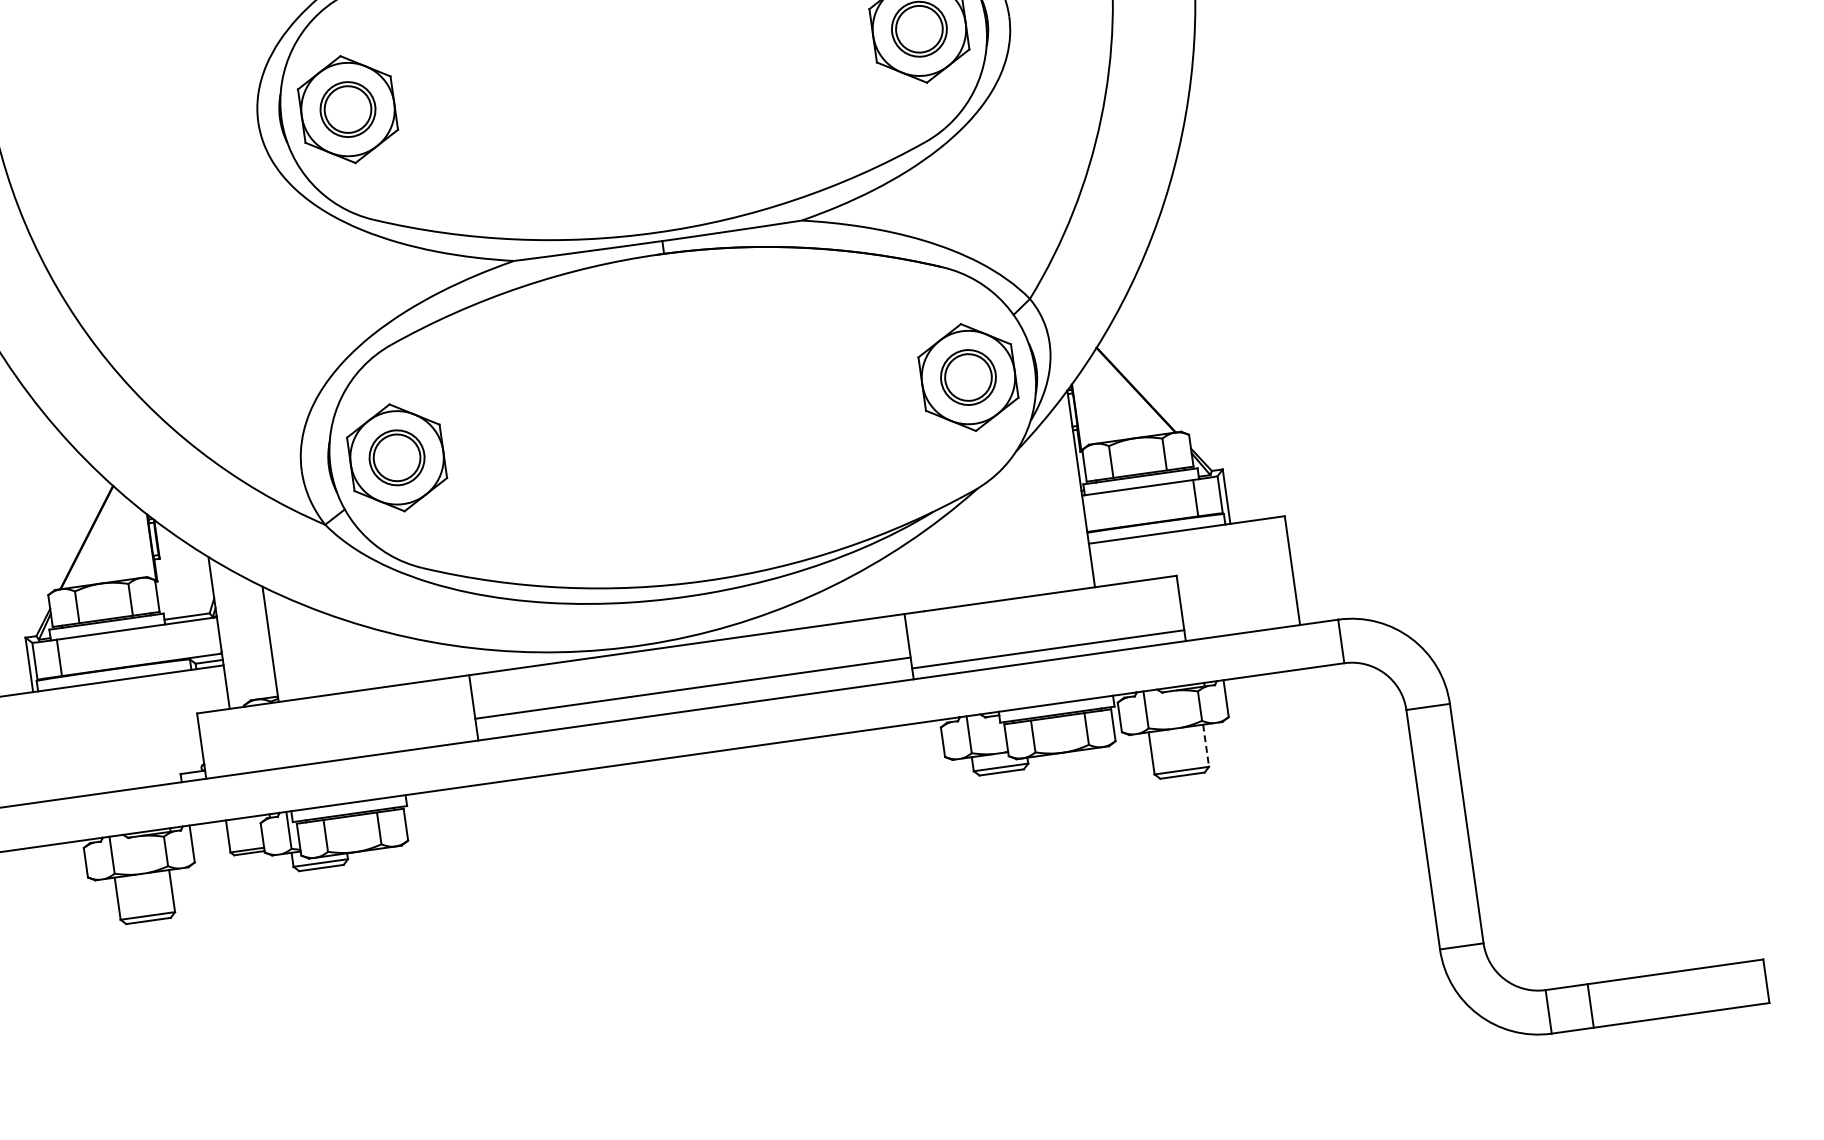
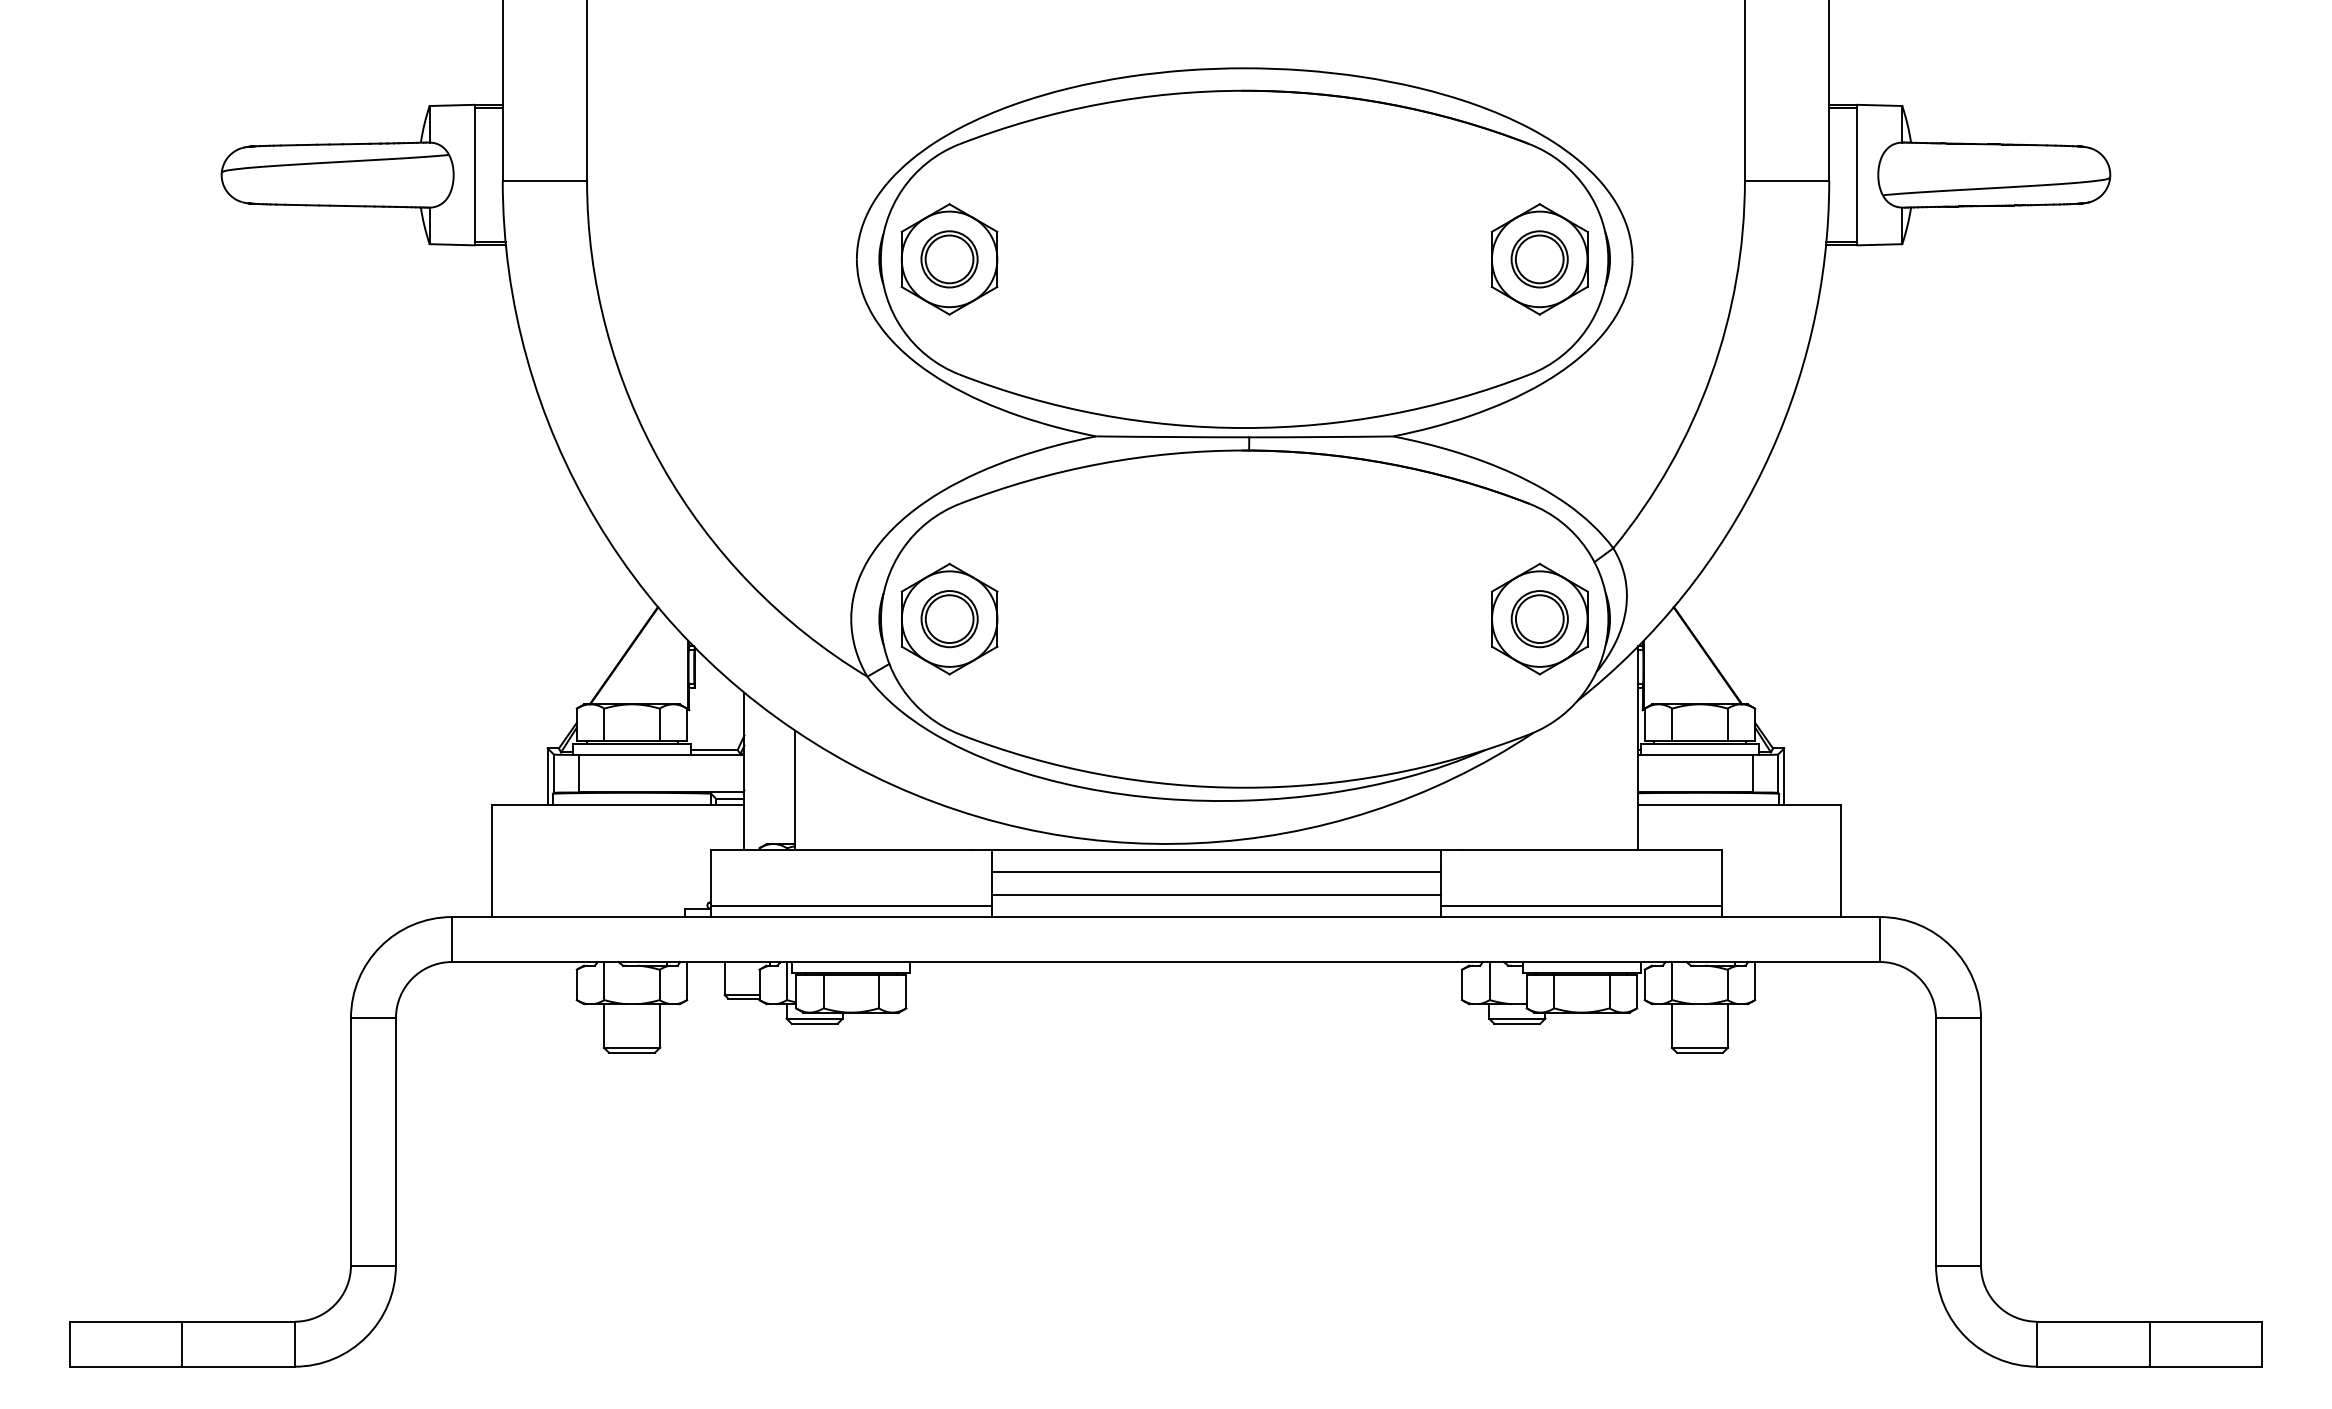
line: (689, 666) -> (1216, 872), added
line: (1206, 745) -> (1728, 1025), dashed -> solid
line: (340, 748) -> (850, 905), added
line: (1590, 1005) -> (2149, 1343), moved

